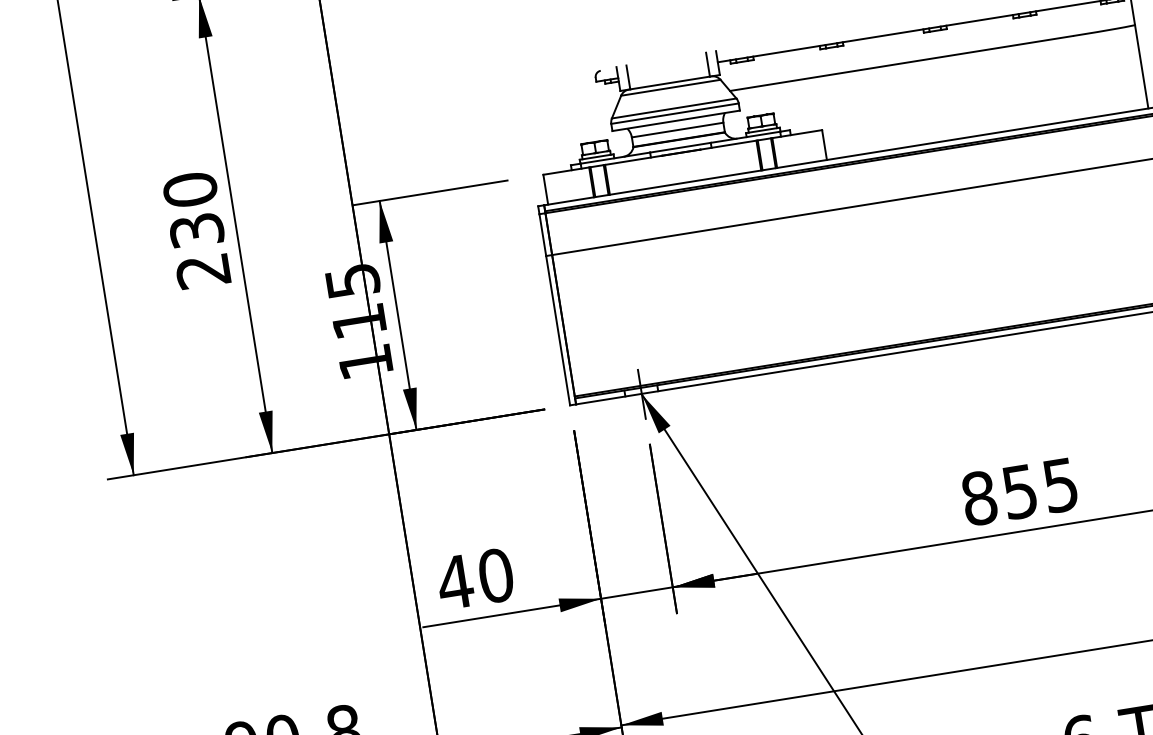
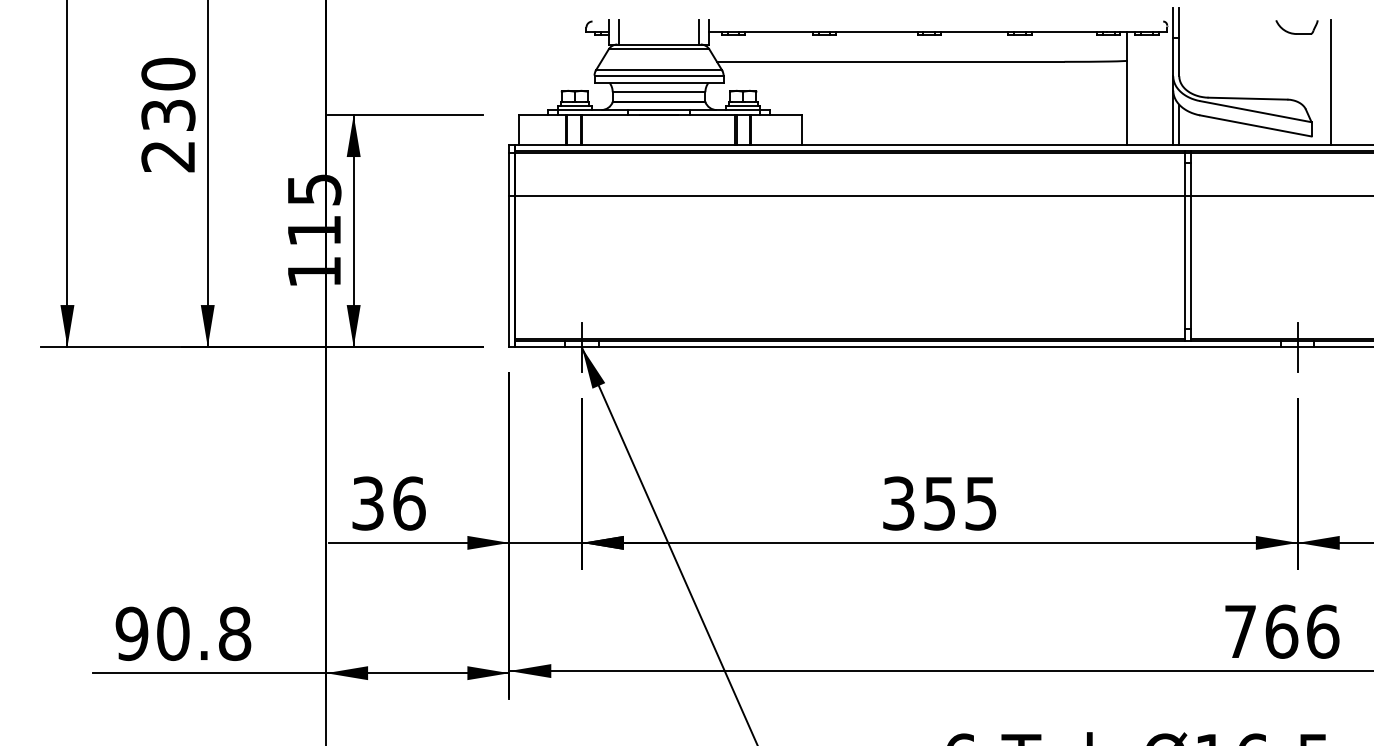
text: (979, 498) -> (898, 503), 855 -> 355
text: (474, 579) -> (387, 503), 40 -> 36

